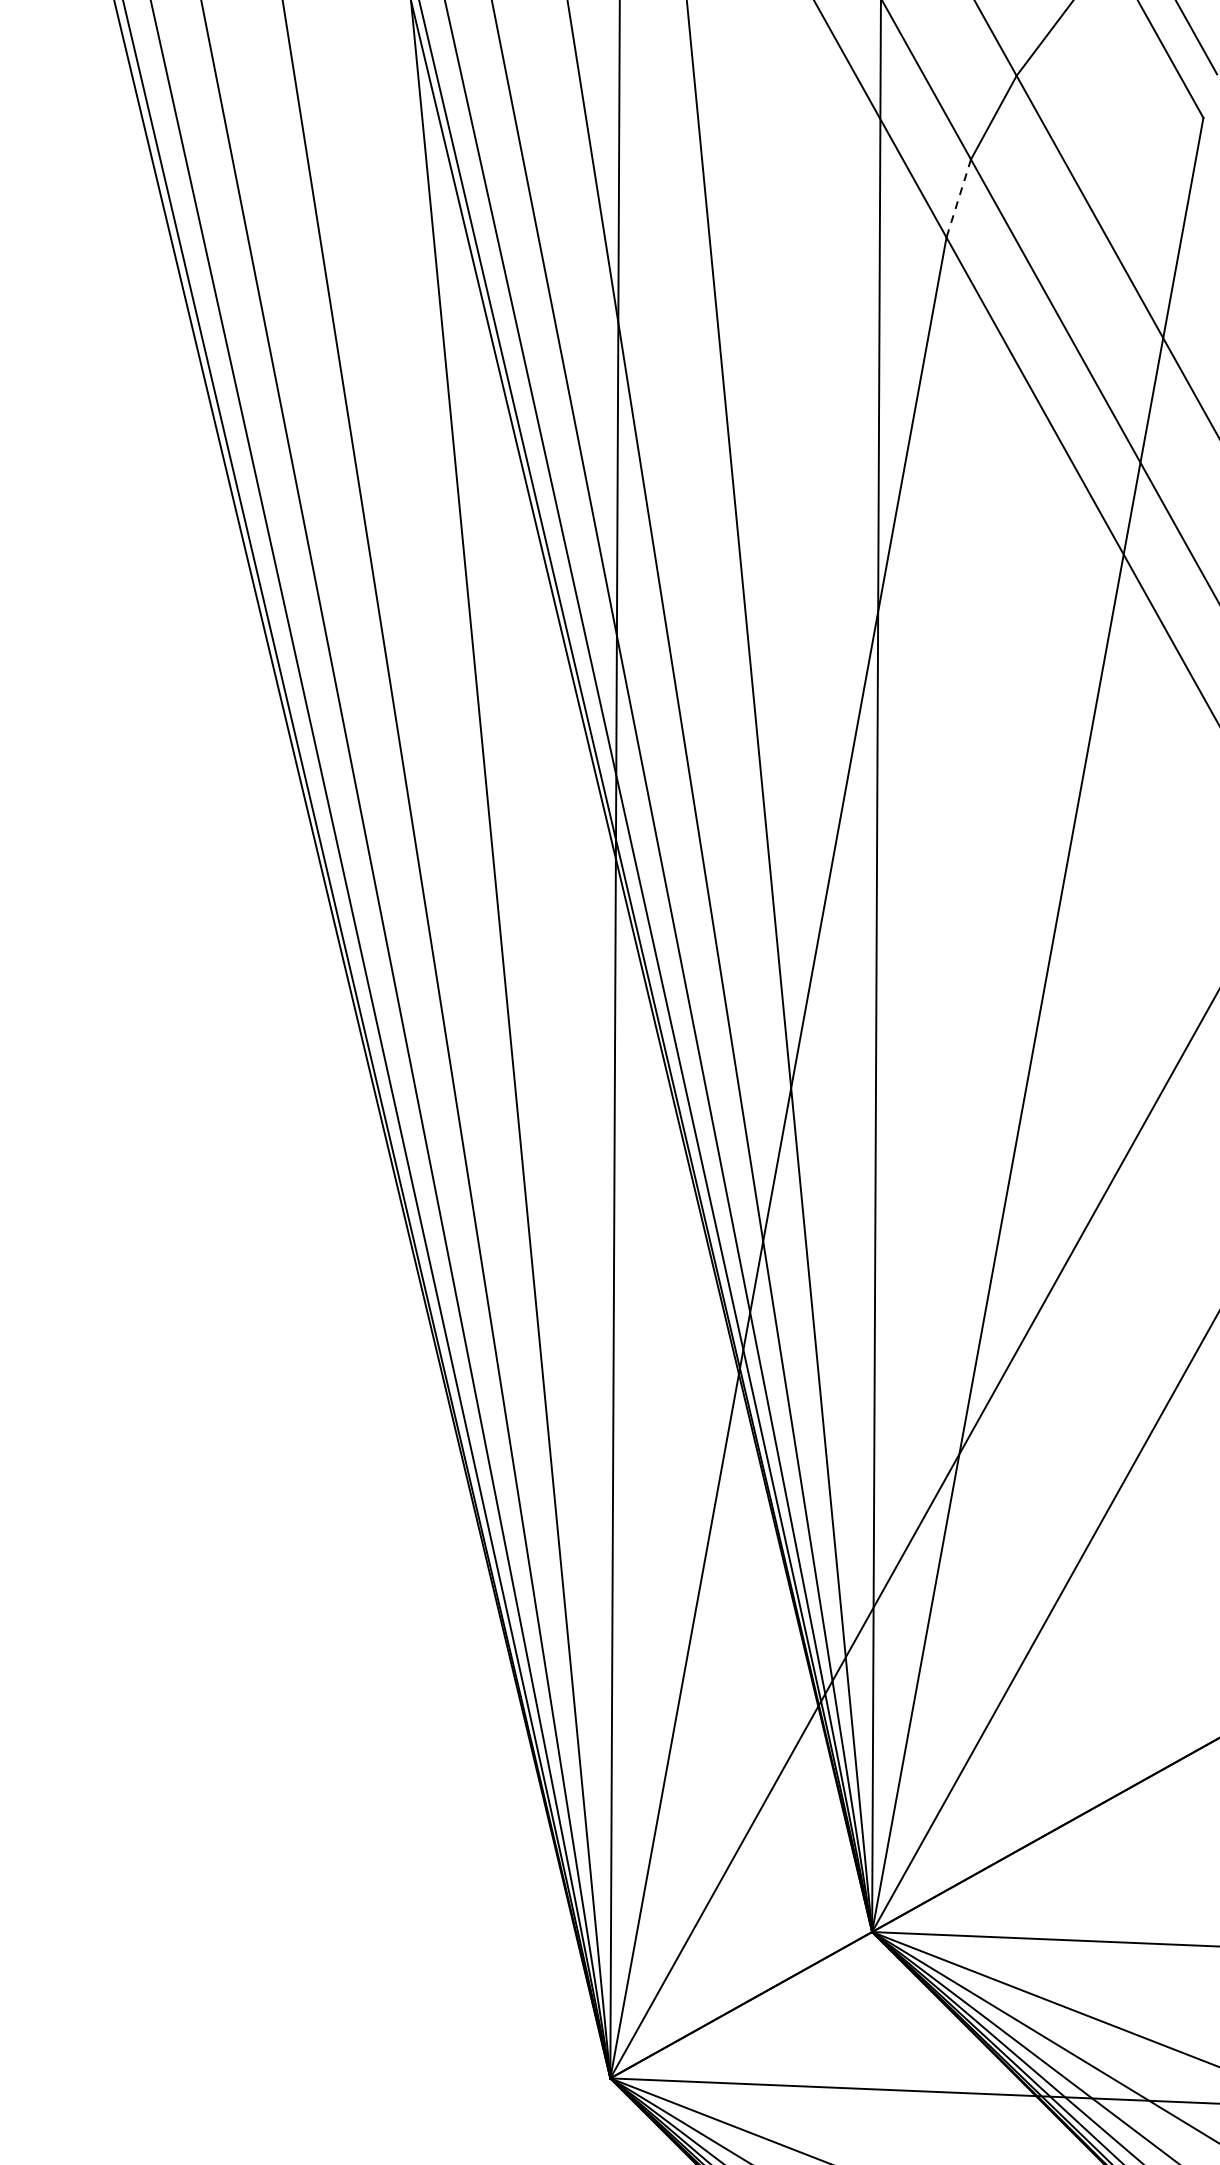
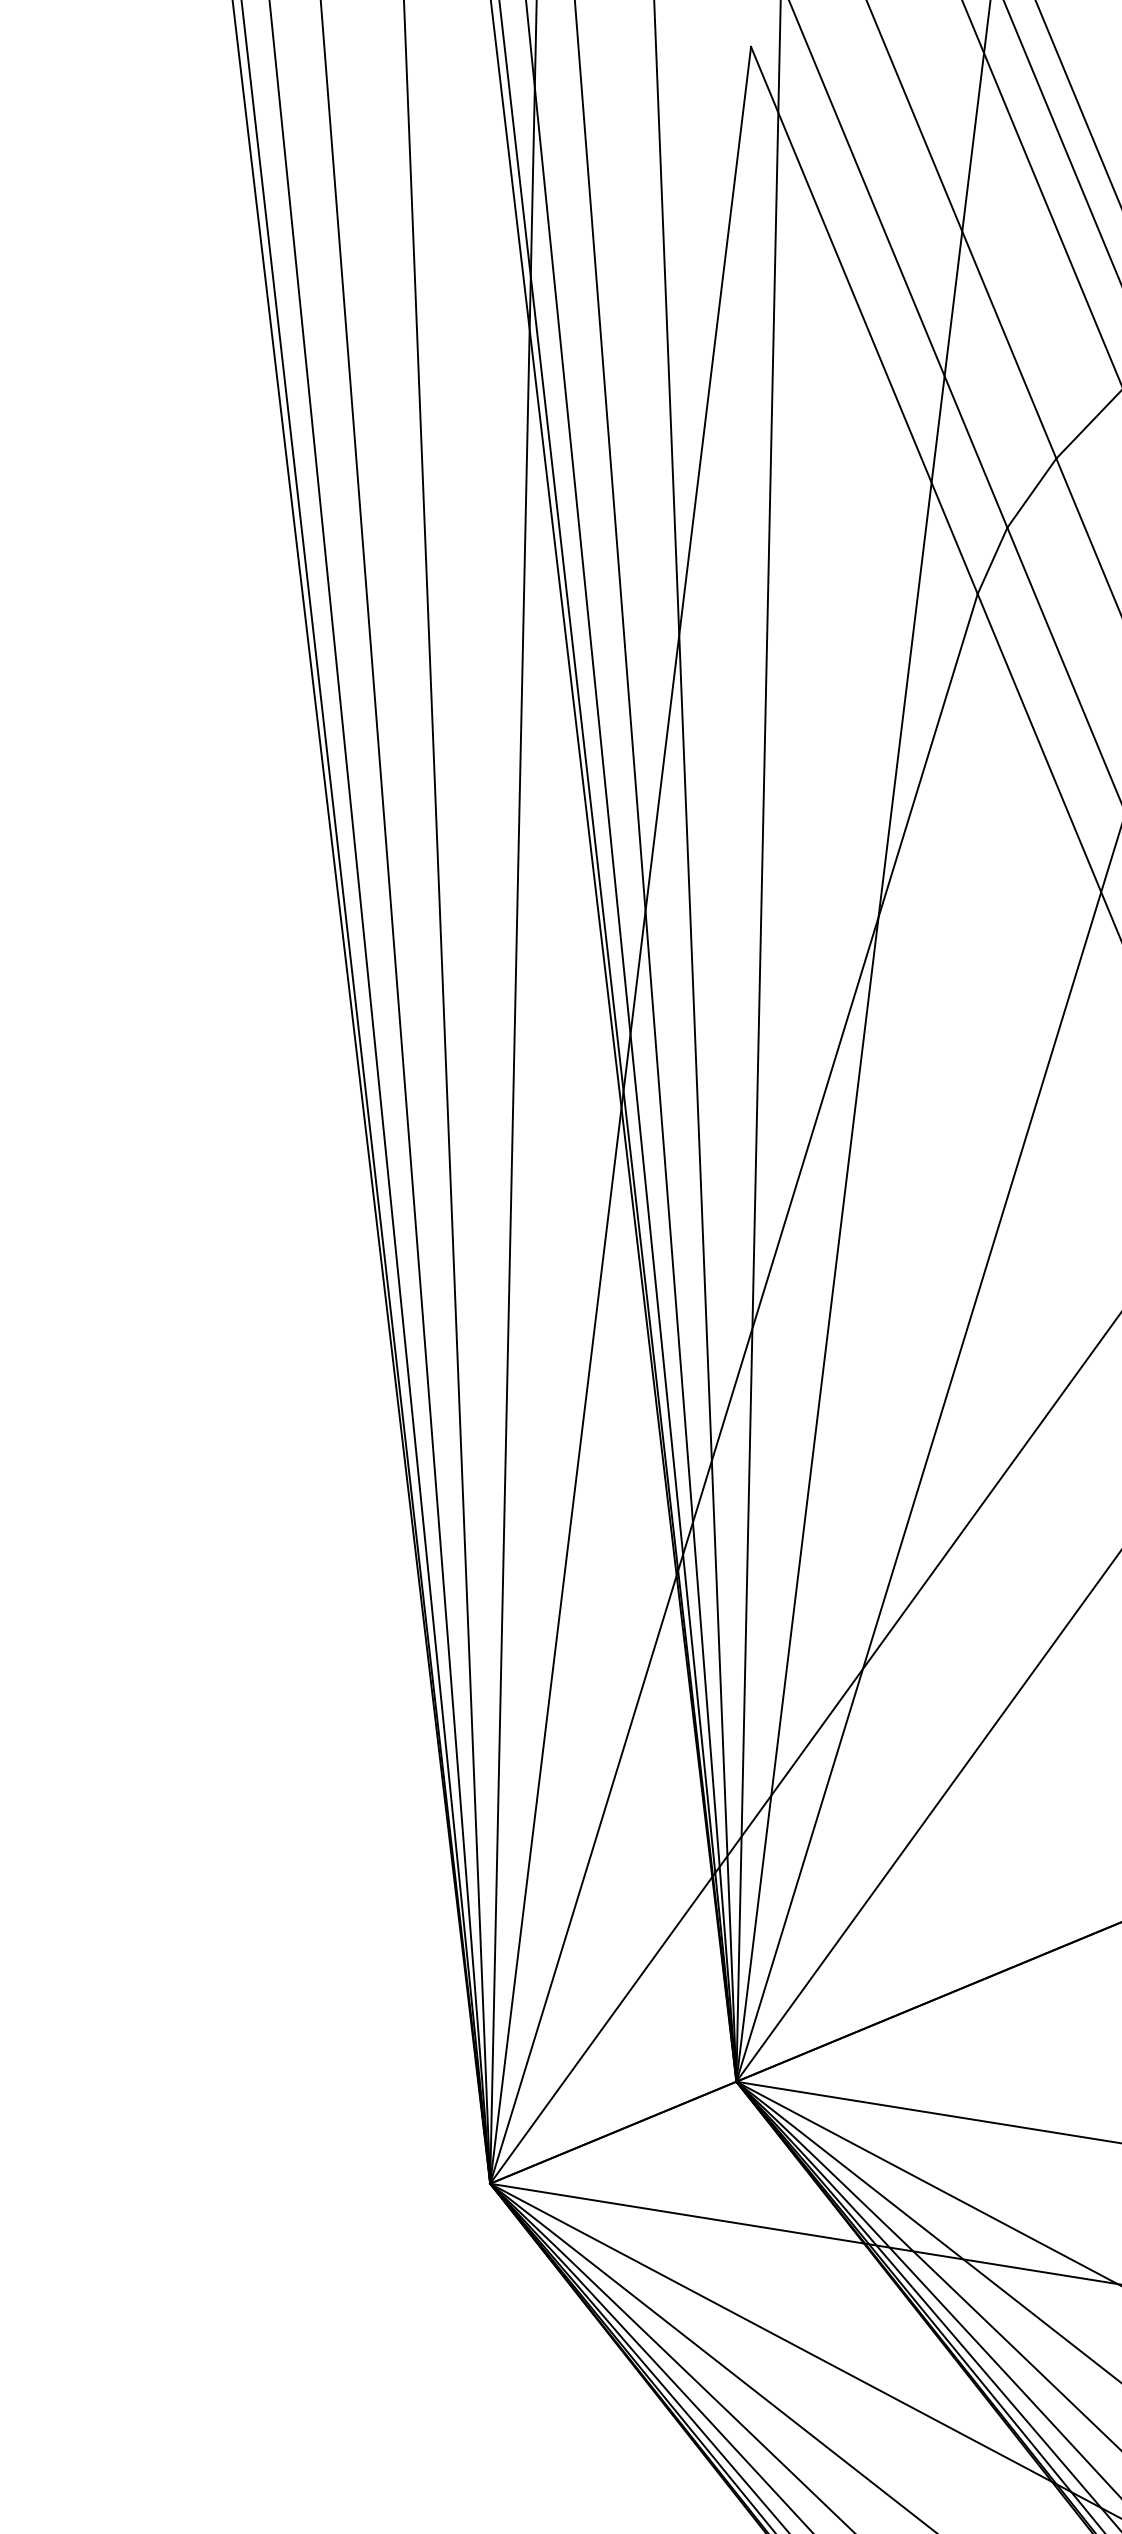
line: (958, 199) -> (992, 561), dashed -> solid

